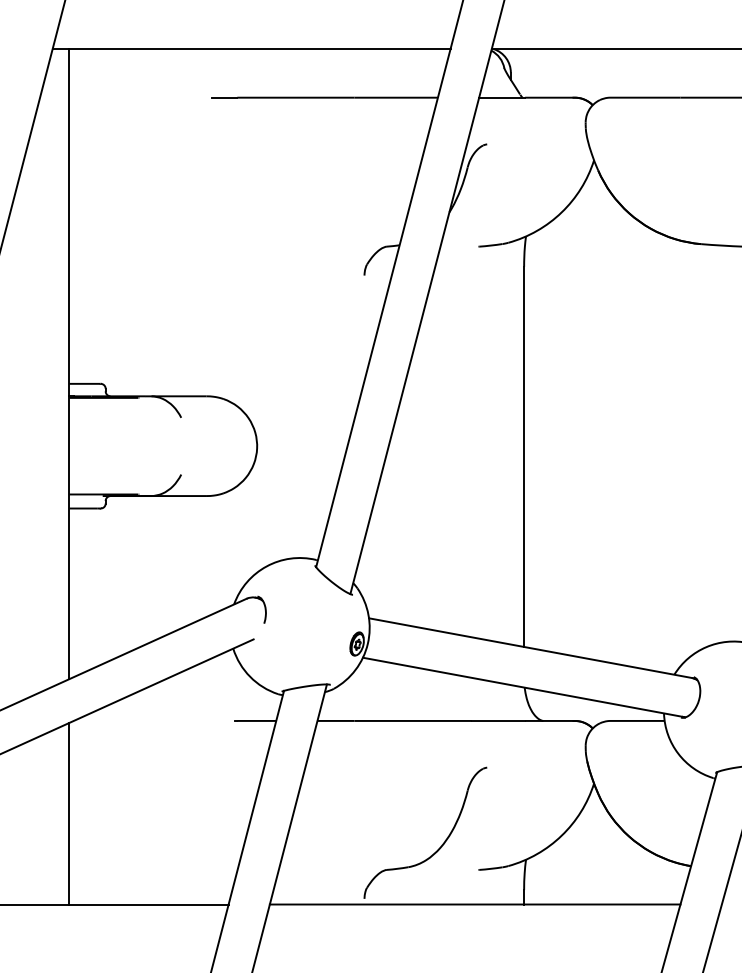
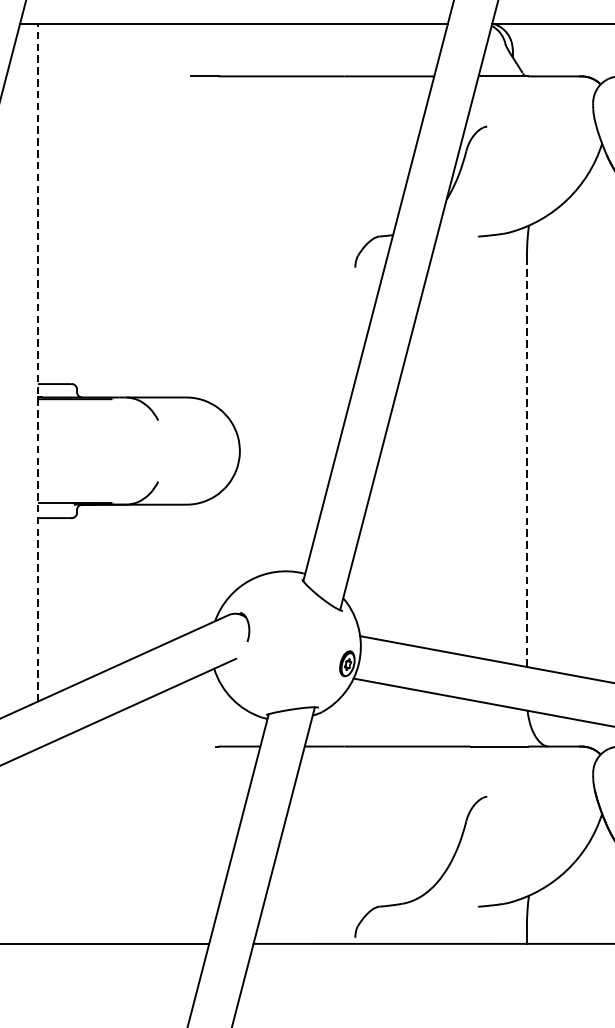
line: (69, 363) -> (38, 362), solid -> dashed
line: (524, 456) -> (527, 462), solid -> dashed
line: (69, 813) -> (38, 846), removed

